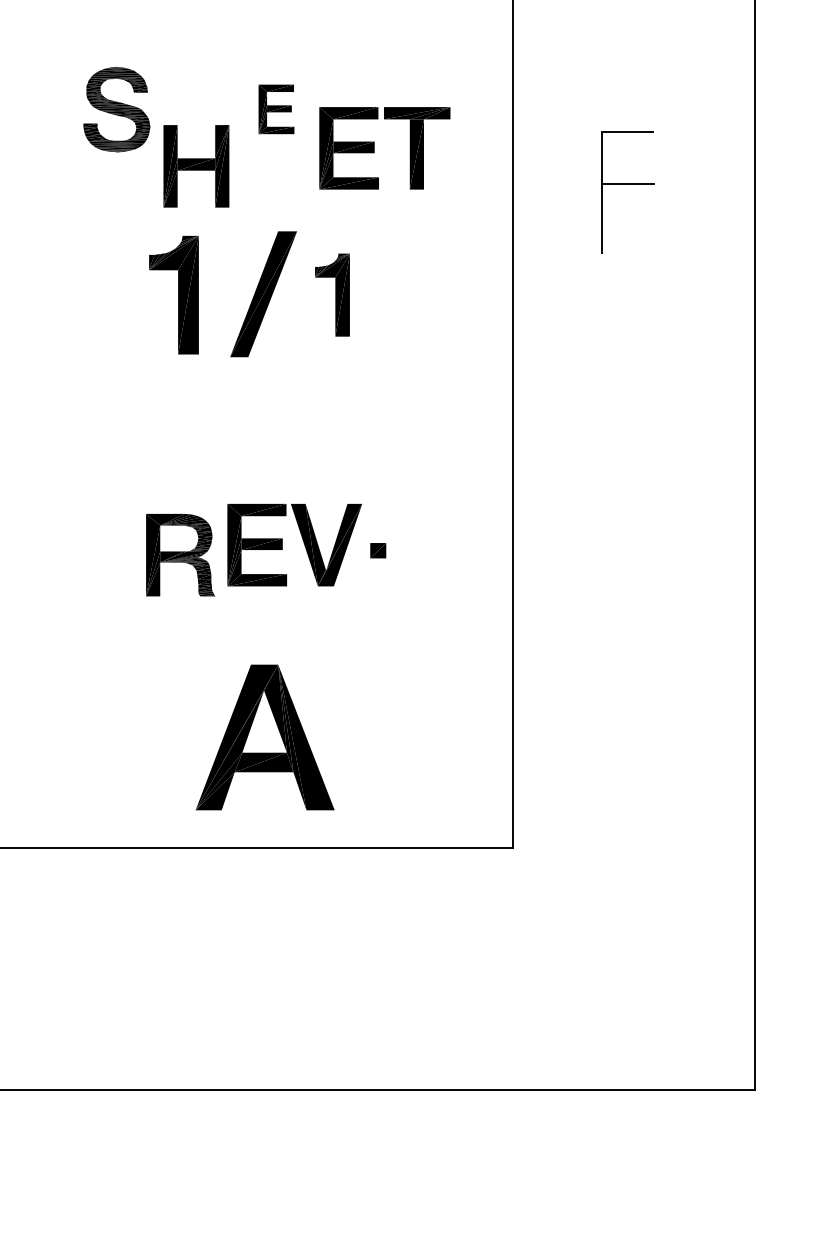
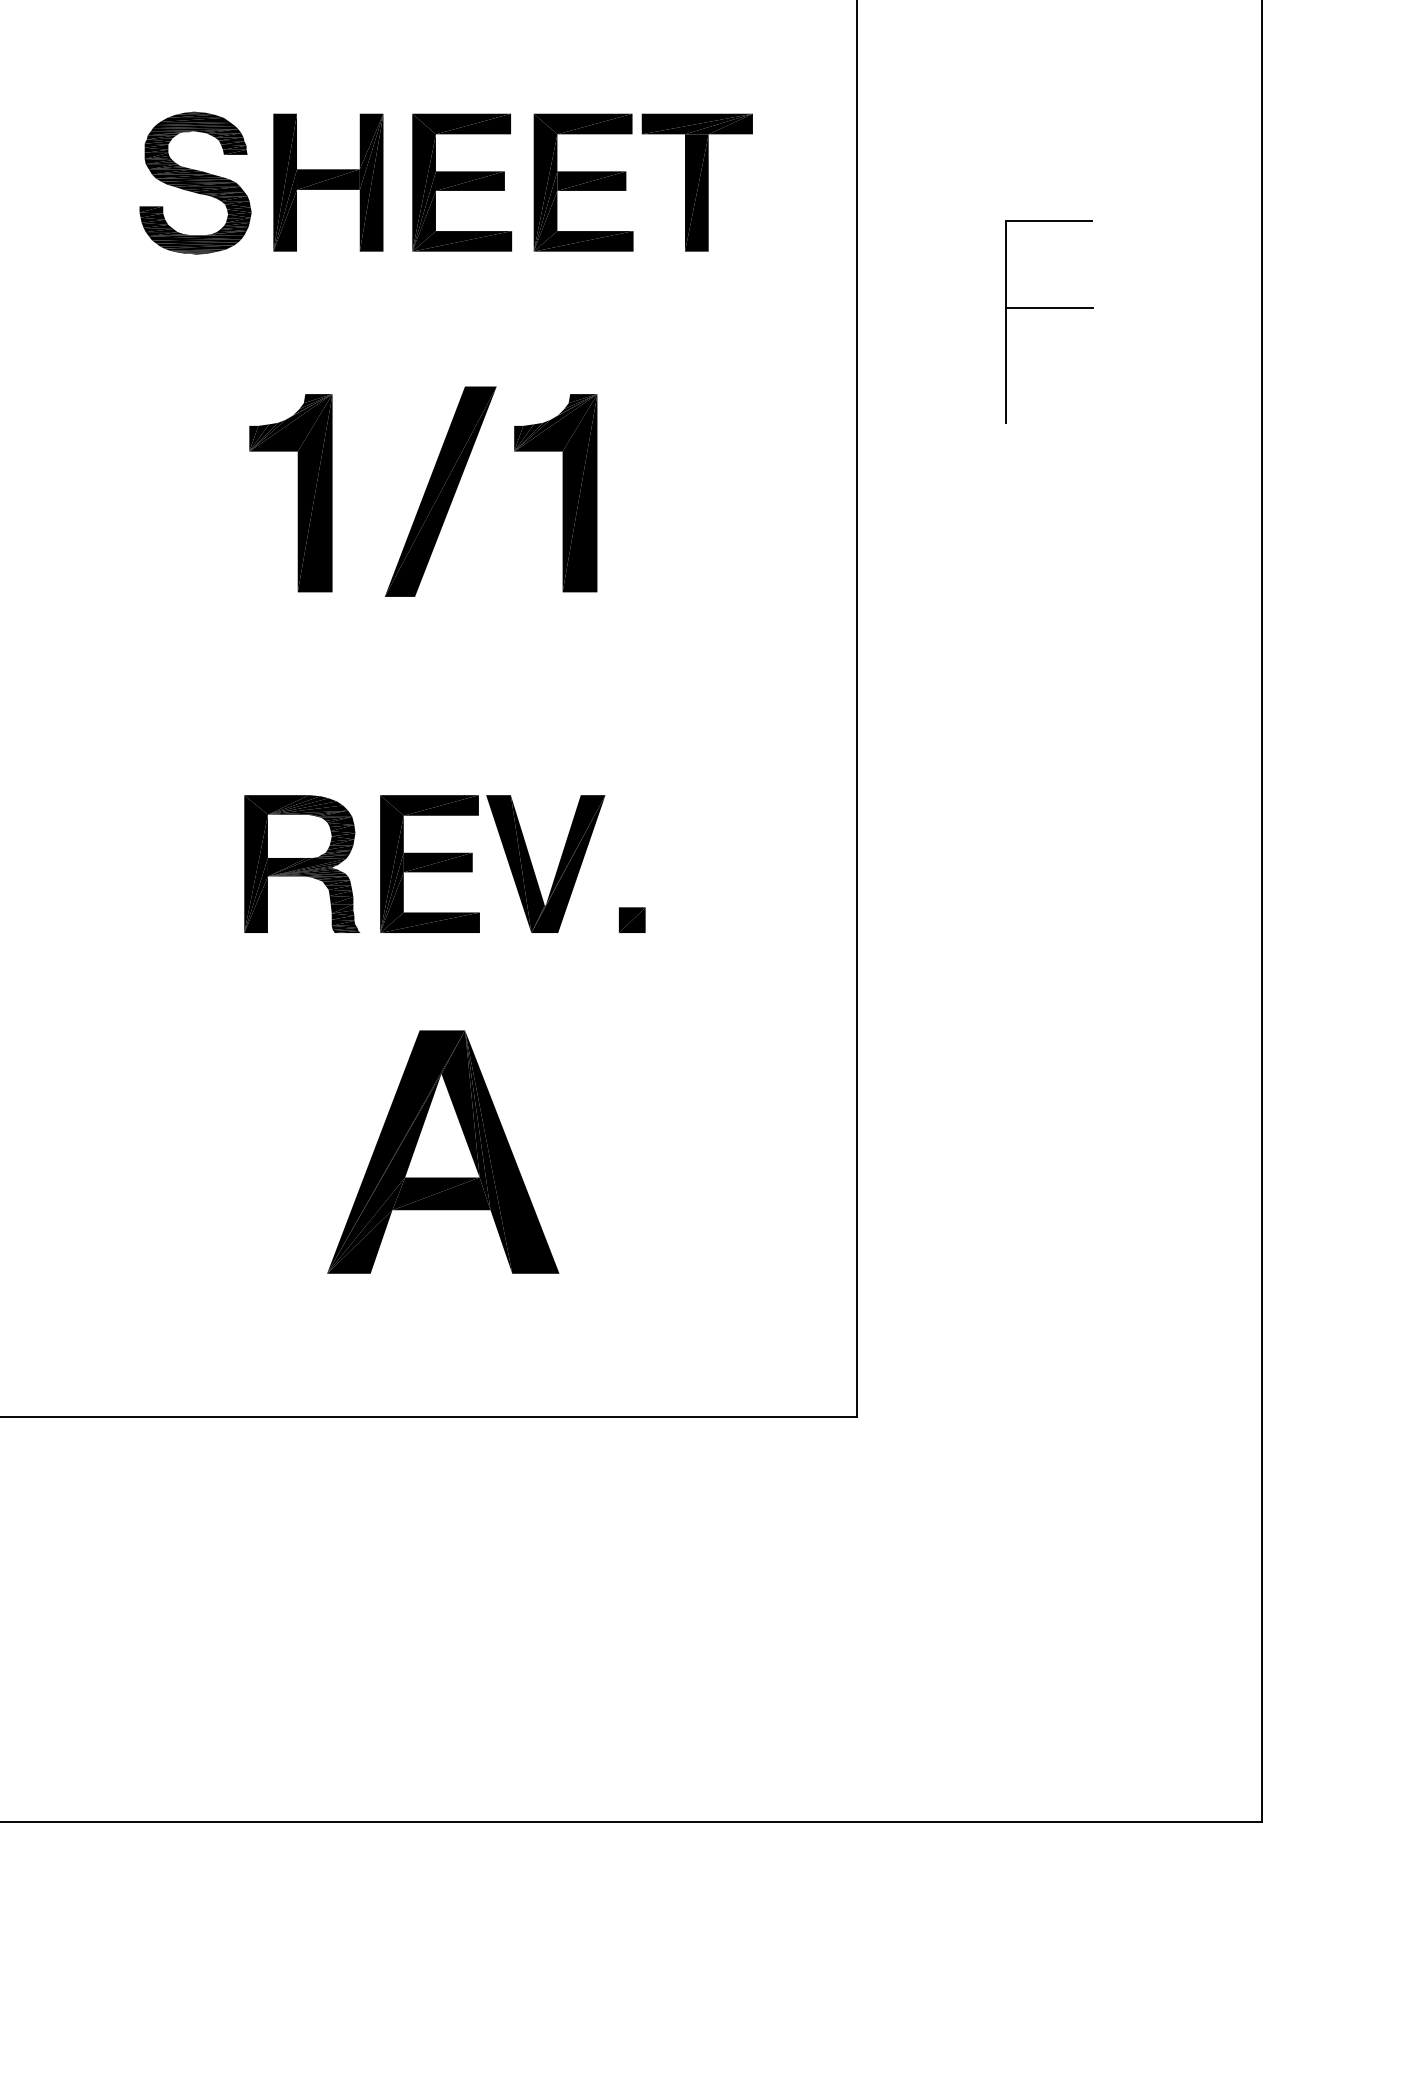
part: (276, 109) -> (462, 182), size x1.67
part: (374, 148) -> (625, 182), moved
part: (196, 166) -> (328, 182), moved
part: (332, 294) -> (555, 492), size x1.43
part: (303, 543) -> (507, 861), moved
part: (180, 555) -> (301, 864), moved
part: (265, 737) -> (443, 1152), moved

